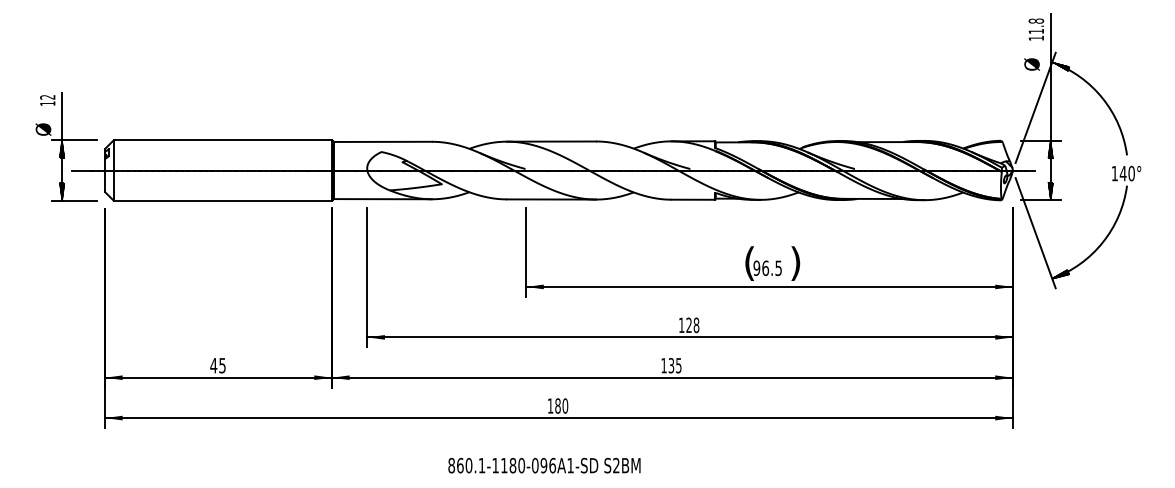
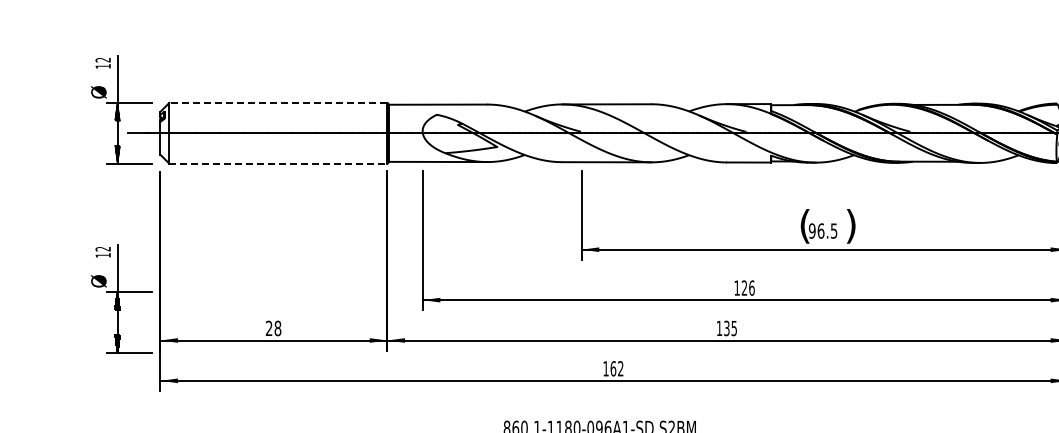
line: (222, 140) -> (277, 103), solid -> dashed
line: (223, 200) -> (278, 163), solid -> dashed
text: (696, 324) -> (751, 287), 128 -> 126
part: (66, 335) -> (121, 298), added
text: (217, 365) -> (272, 328), 45 -> 28
text: (561, 405) -> (616, 368), 180 -> 162

